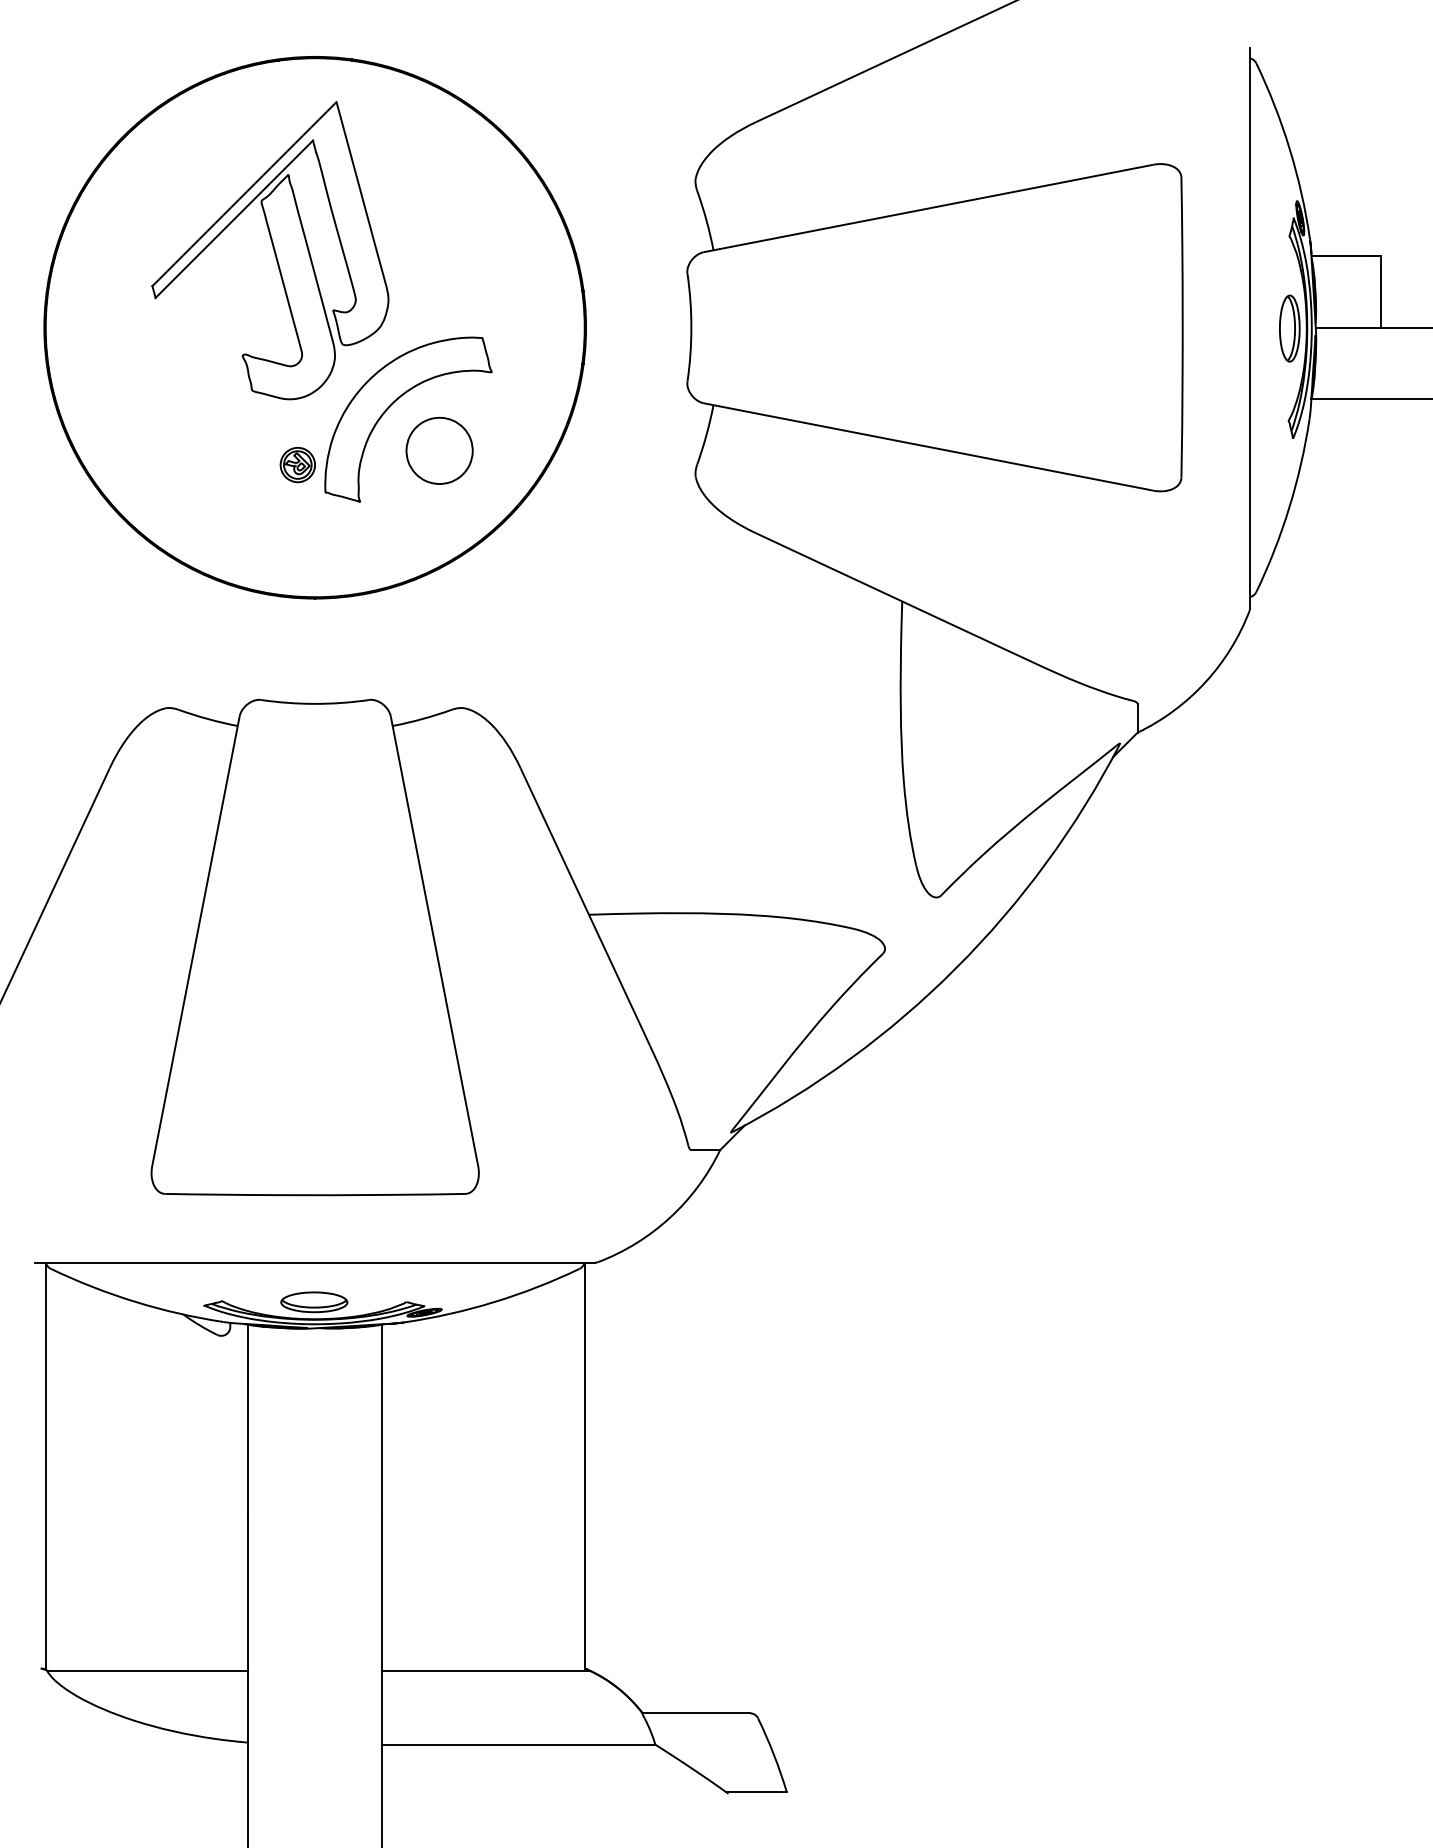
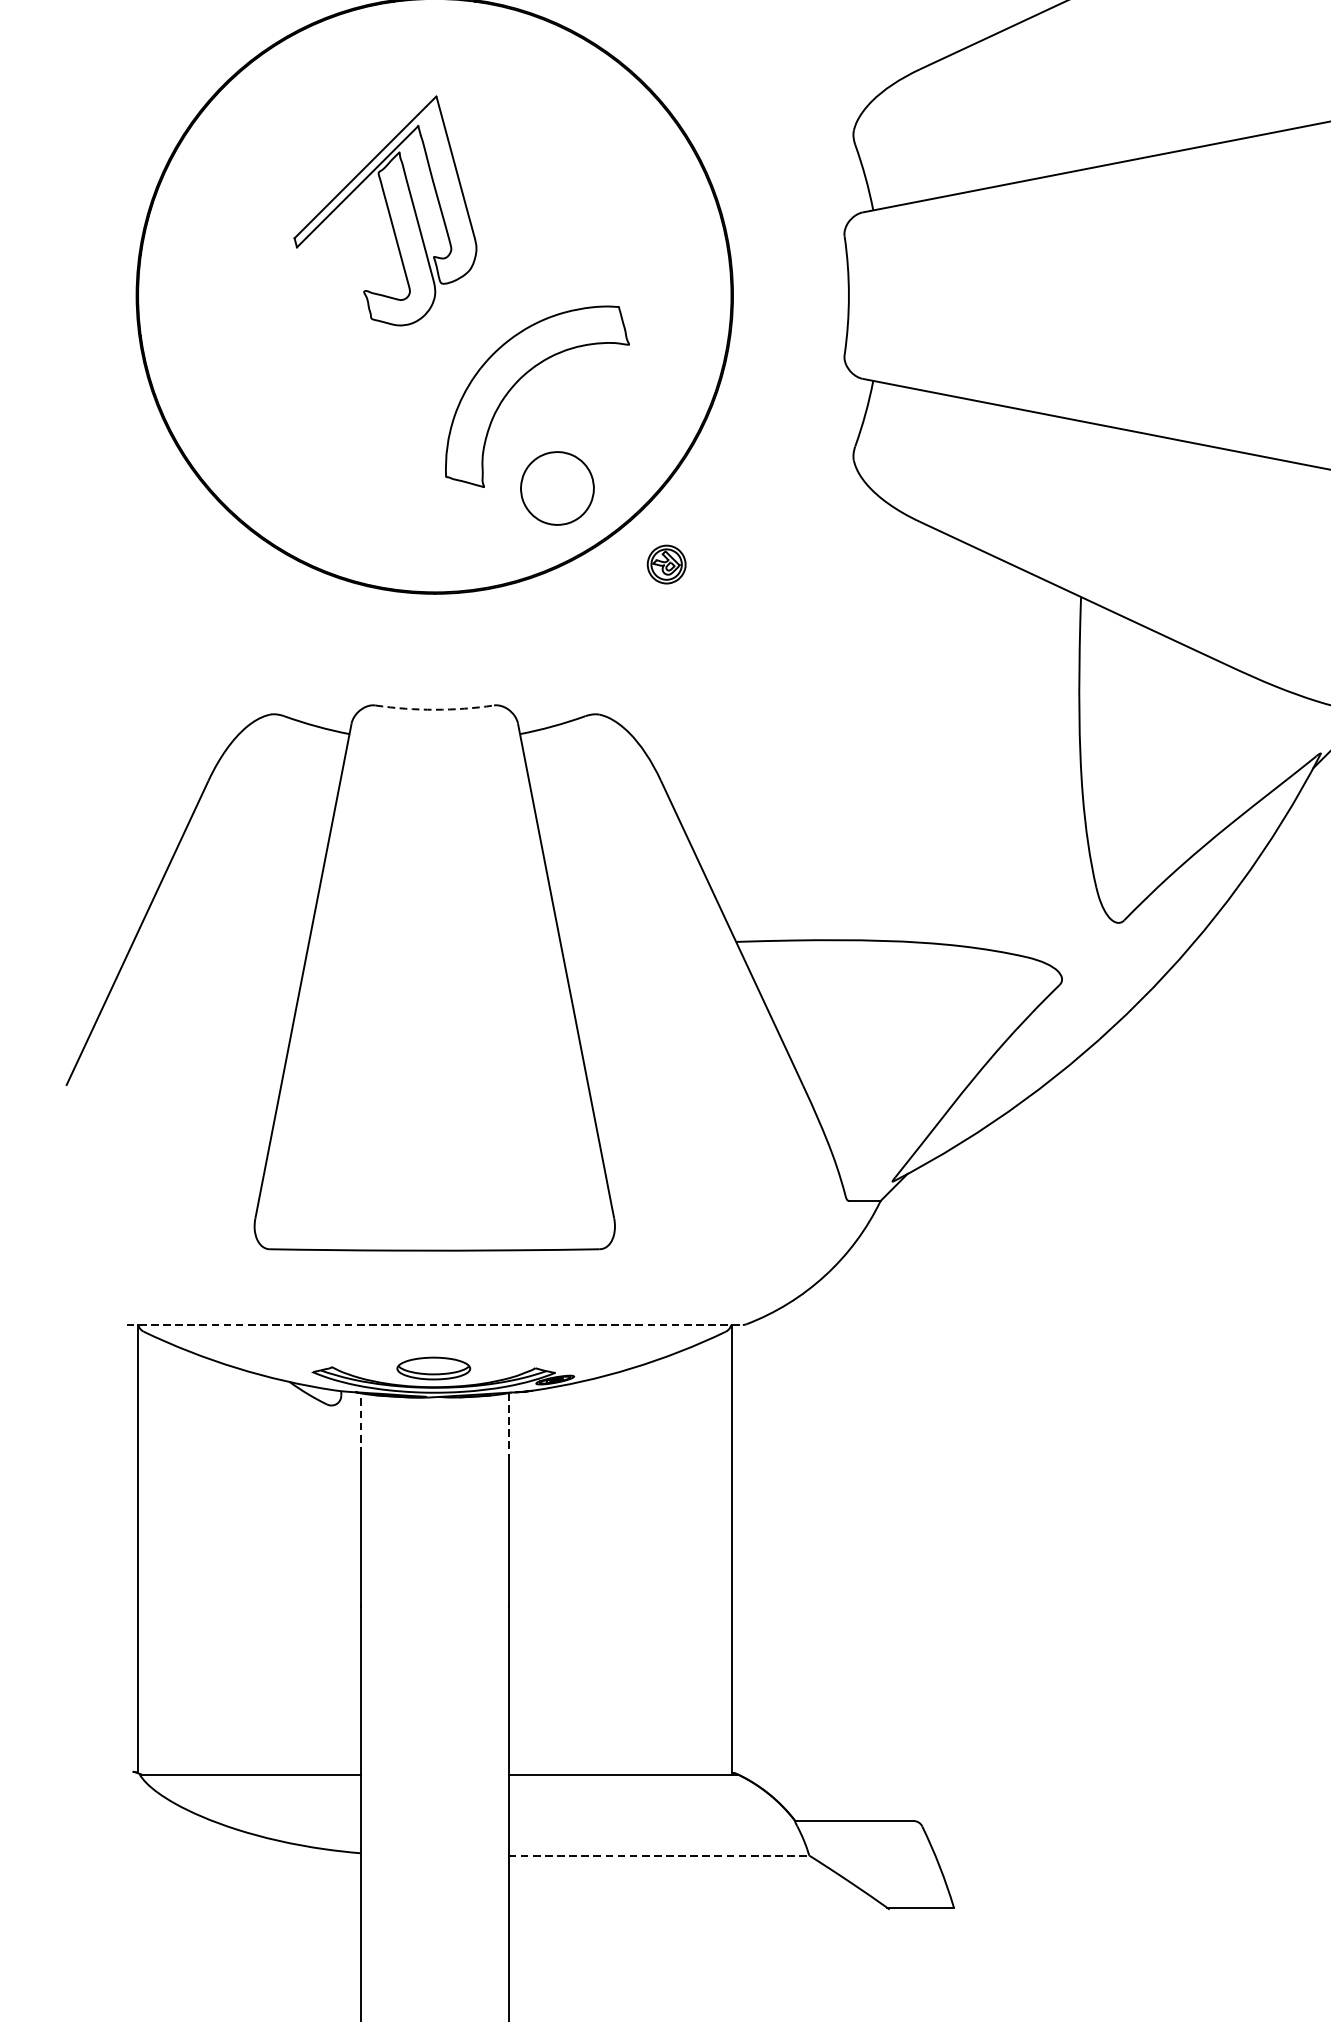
part: (270, 250) -> (385, 210), size x0.7
part: (439, 450) -> (557, 488), moved
part: (297, 464) -> (666, 564), moved
arc: (315, 703) -> (435, 709), solid -> dashed
line: (315, 1262) -> (435, 1324), solid -> dashed
line: (248, 1352) -> (361, 1423), solid -> dashed
line: (382, 1352) -> (508, 1423), solid -> dashed
line: (518, 1744) -> (658, 1855), solid -> dashed

